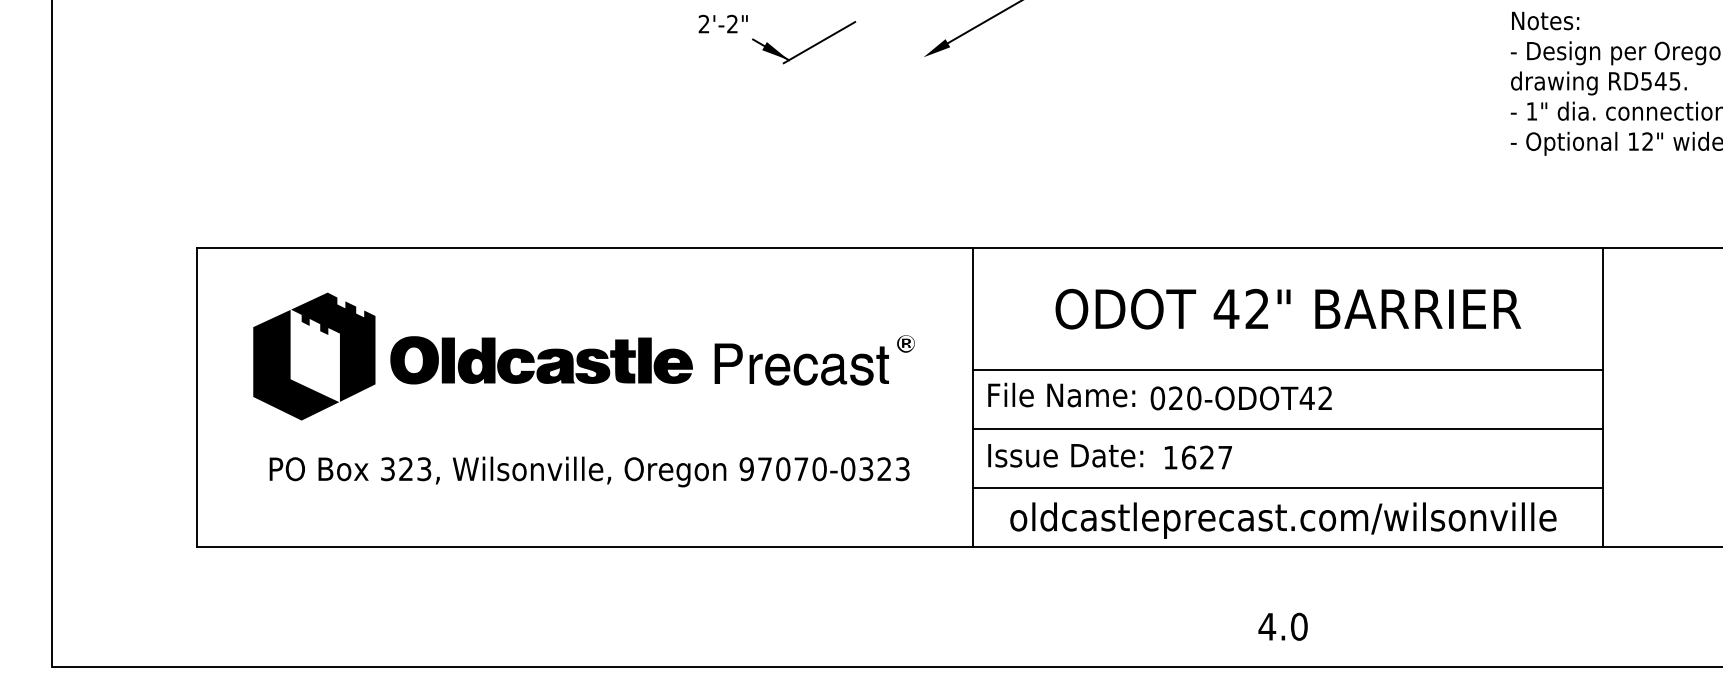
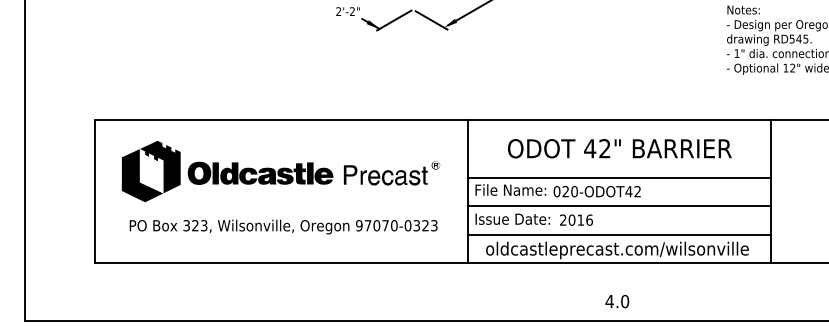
line: (896, 42) -> (431, 20), added
text: (1198, 456) -> (576, 219), 1627 -> 2016

